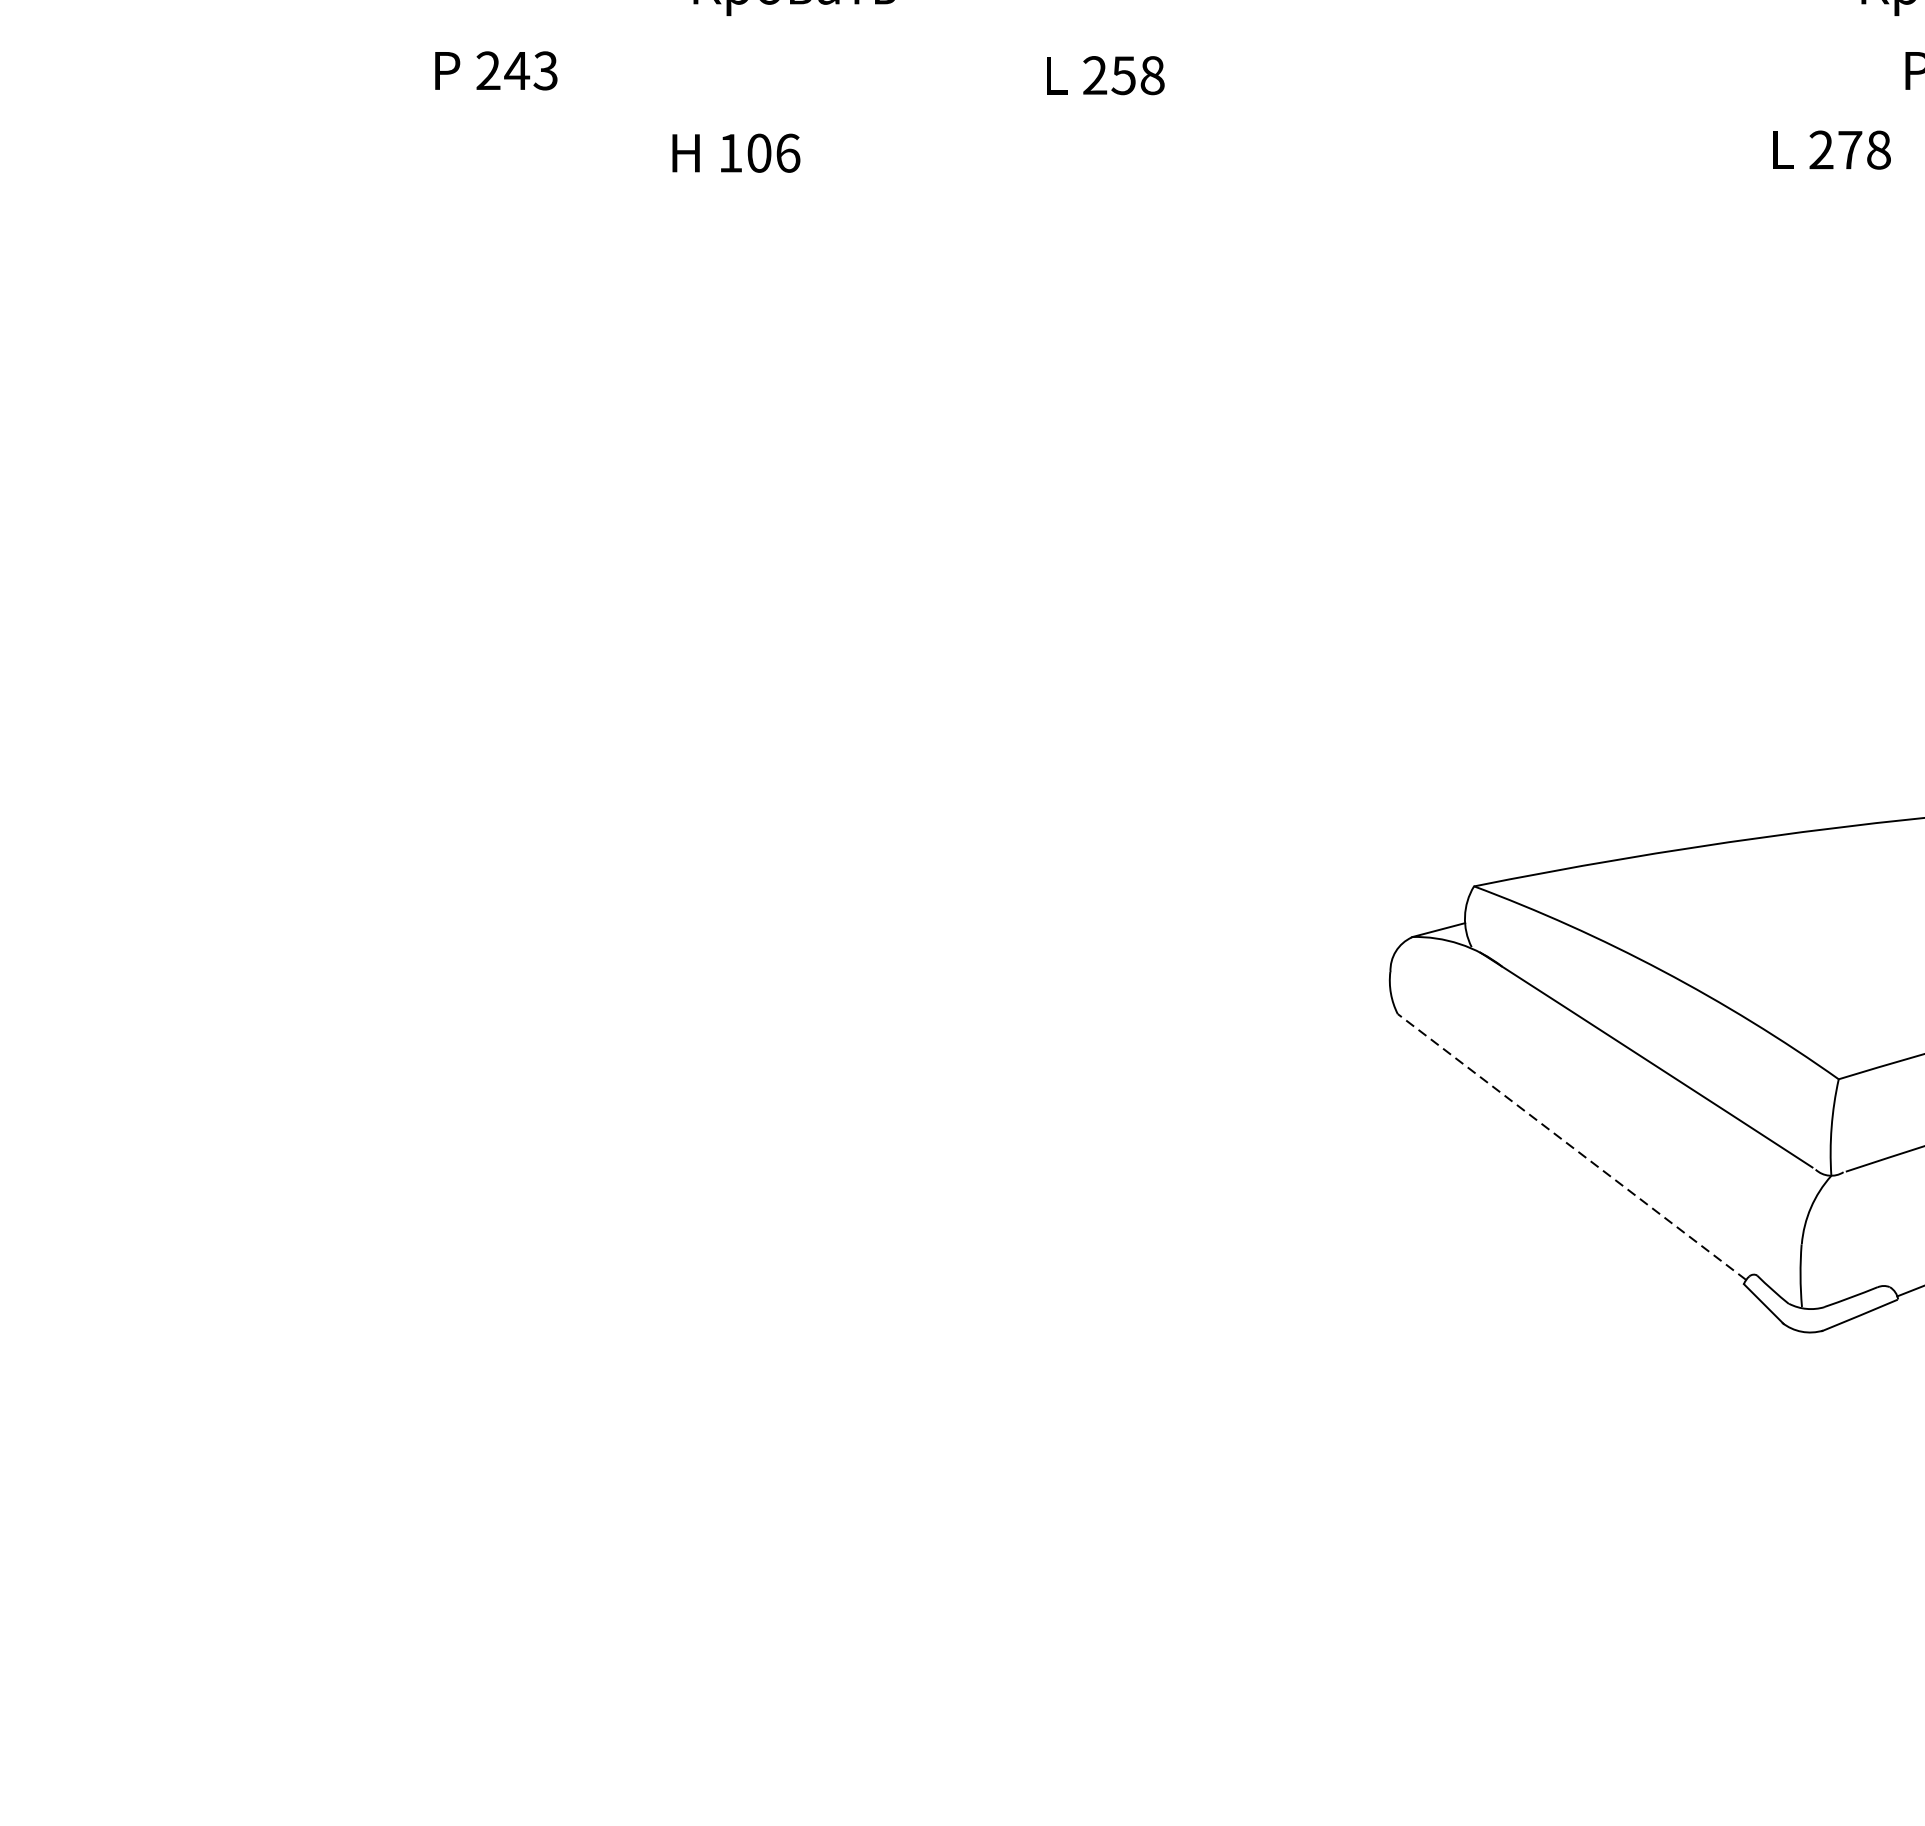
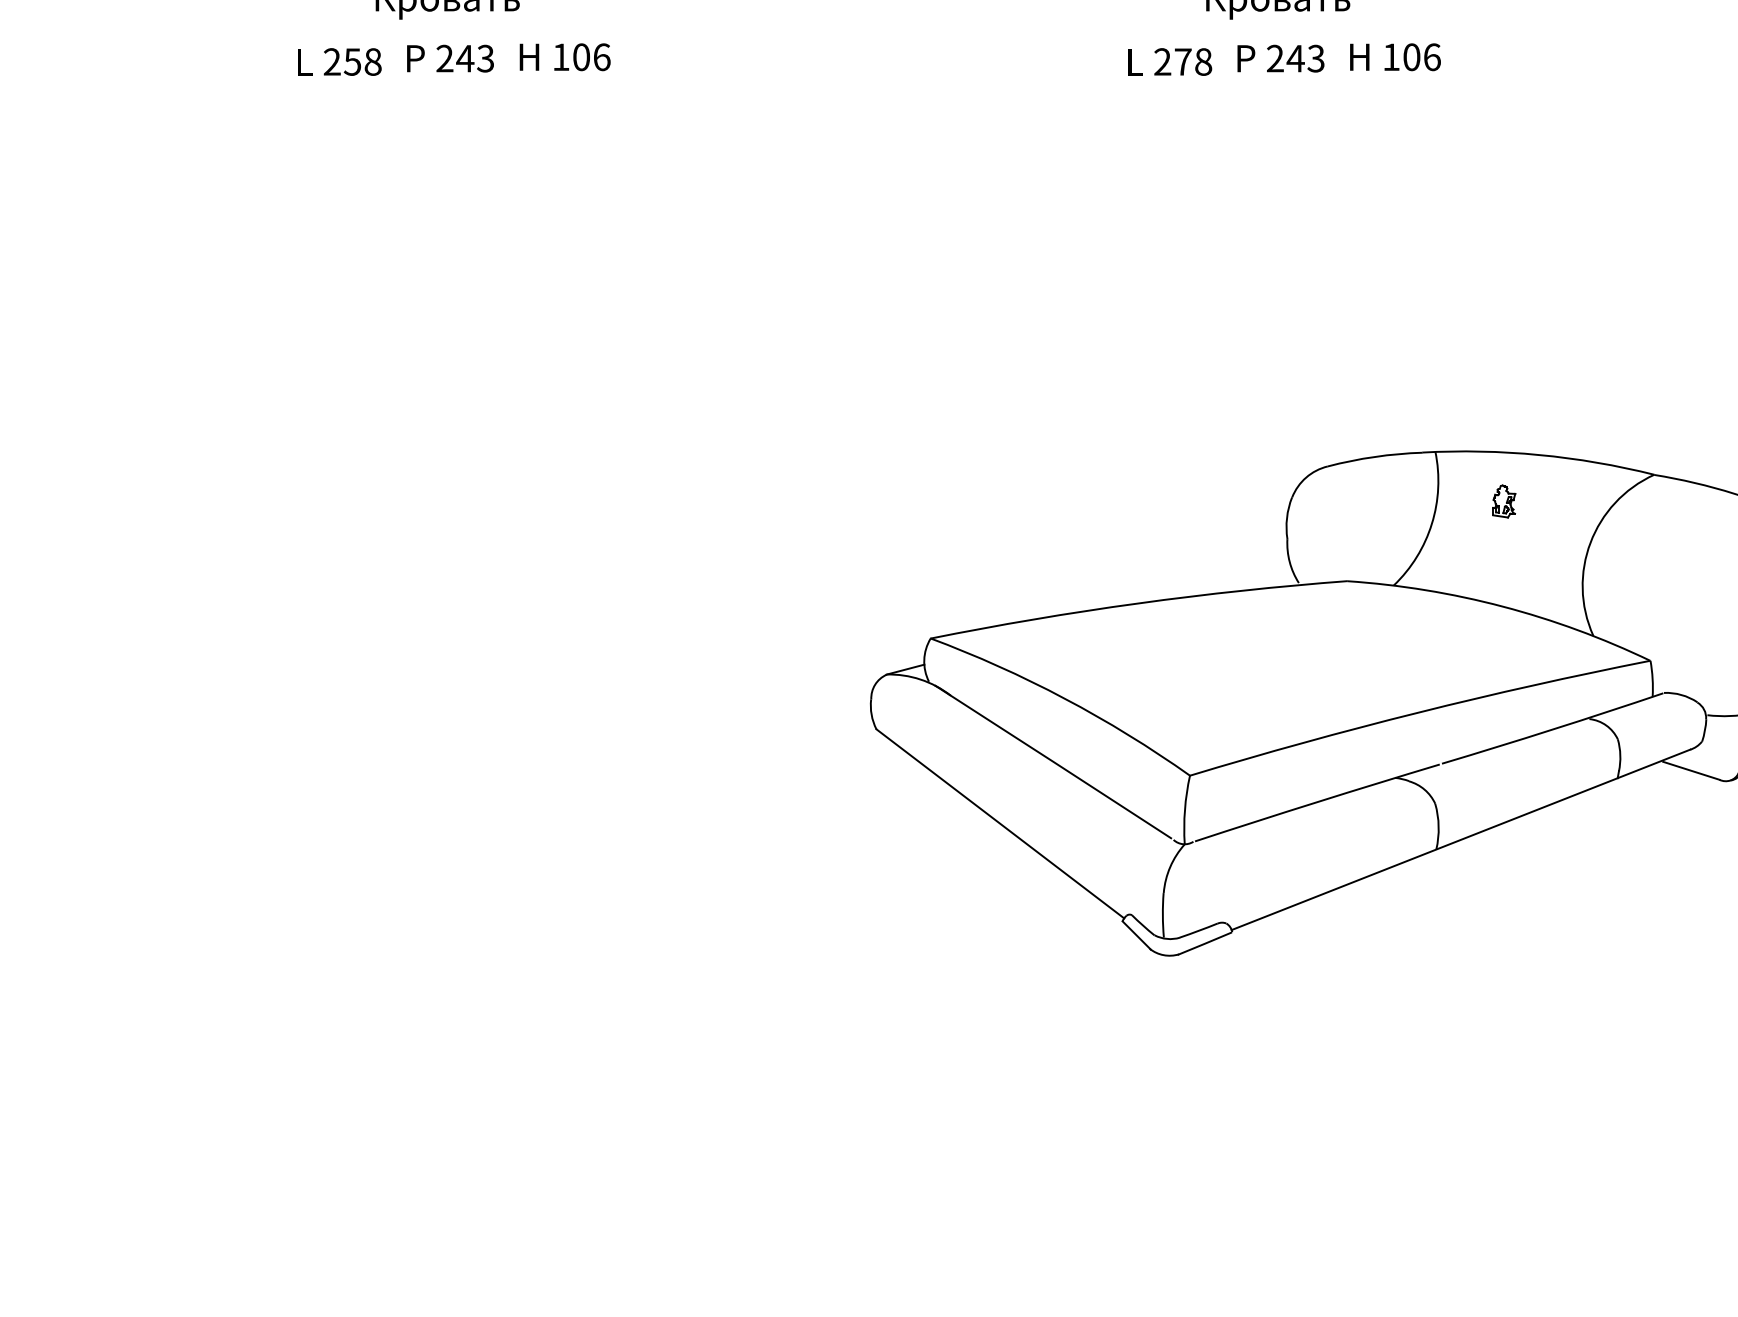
text: (496, 70) -> (450, 58), moved
text: (1105, 74) -> (339, 61), moved
text: (1832, 149) -> (1170, 61), moved
text: (735, 153) -> (564, 57), moved
line: (1572, 1146) -> (1000, 823), dashed -> solid

